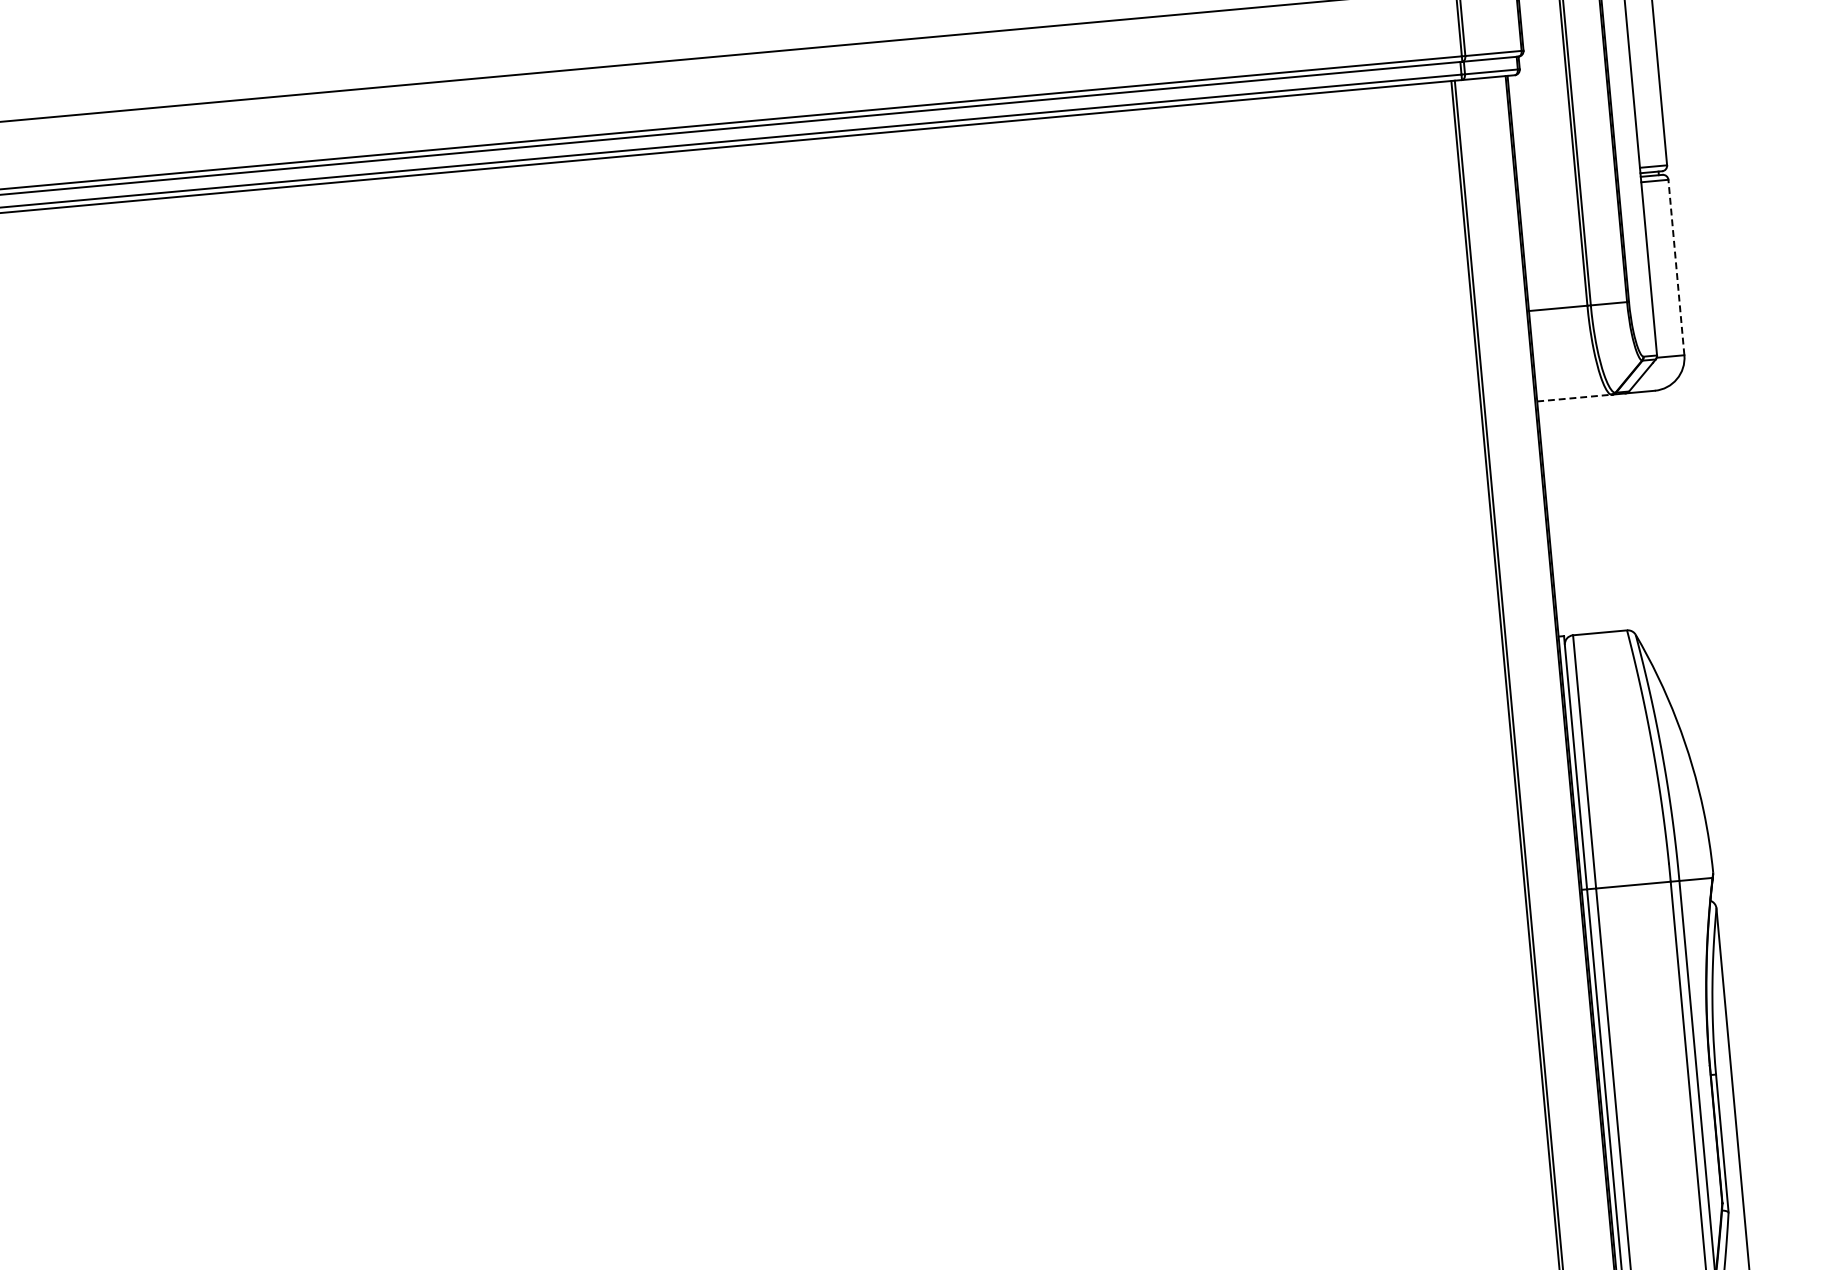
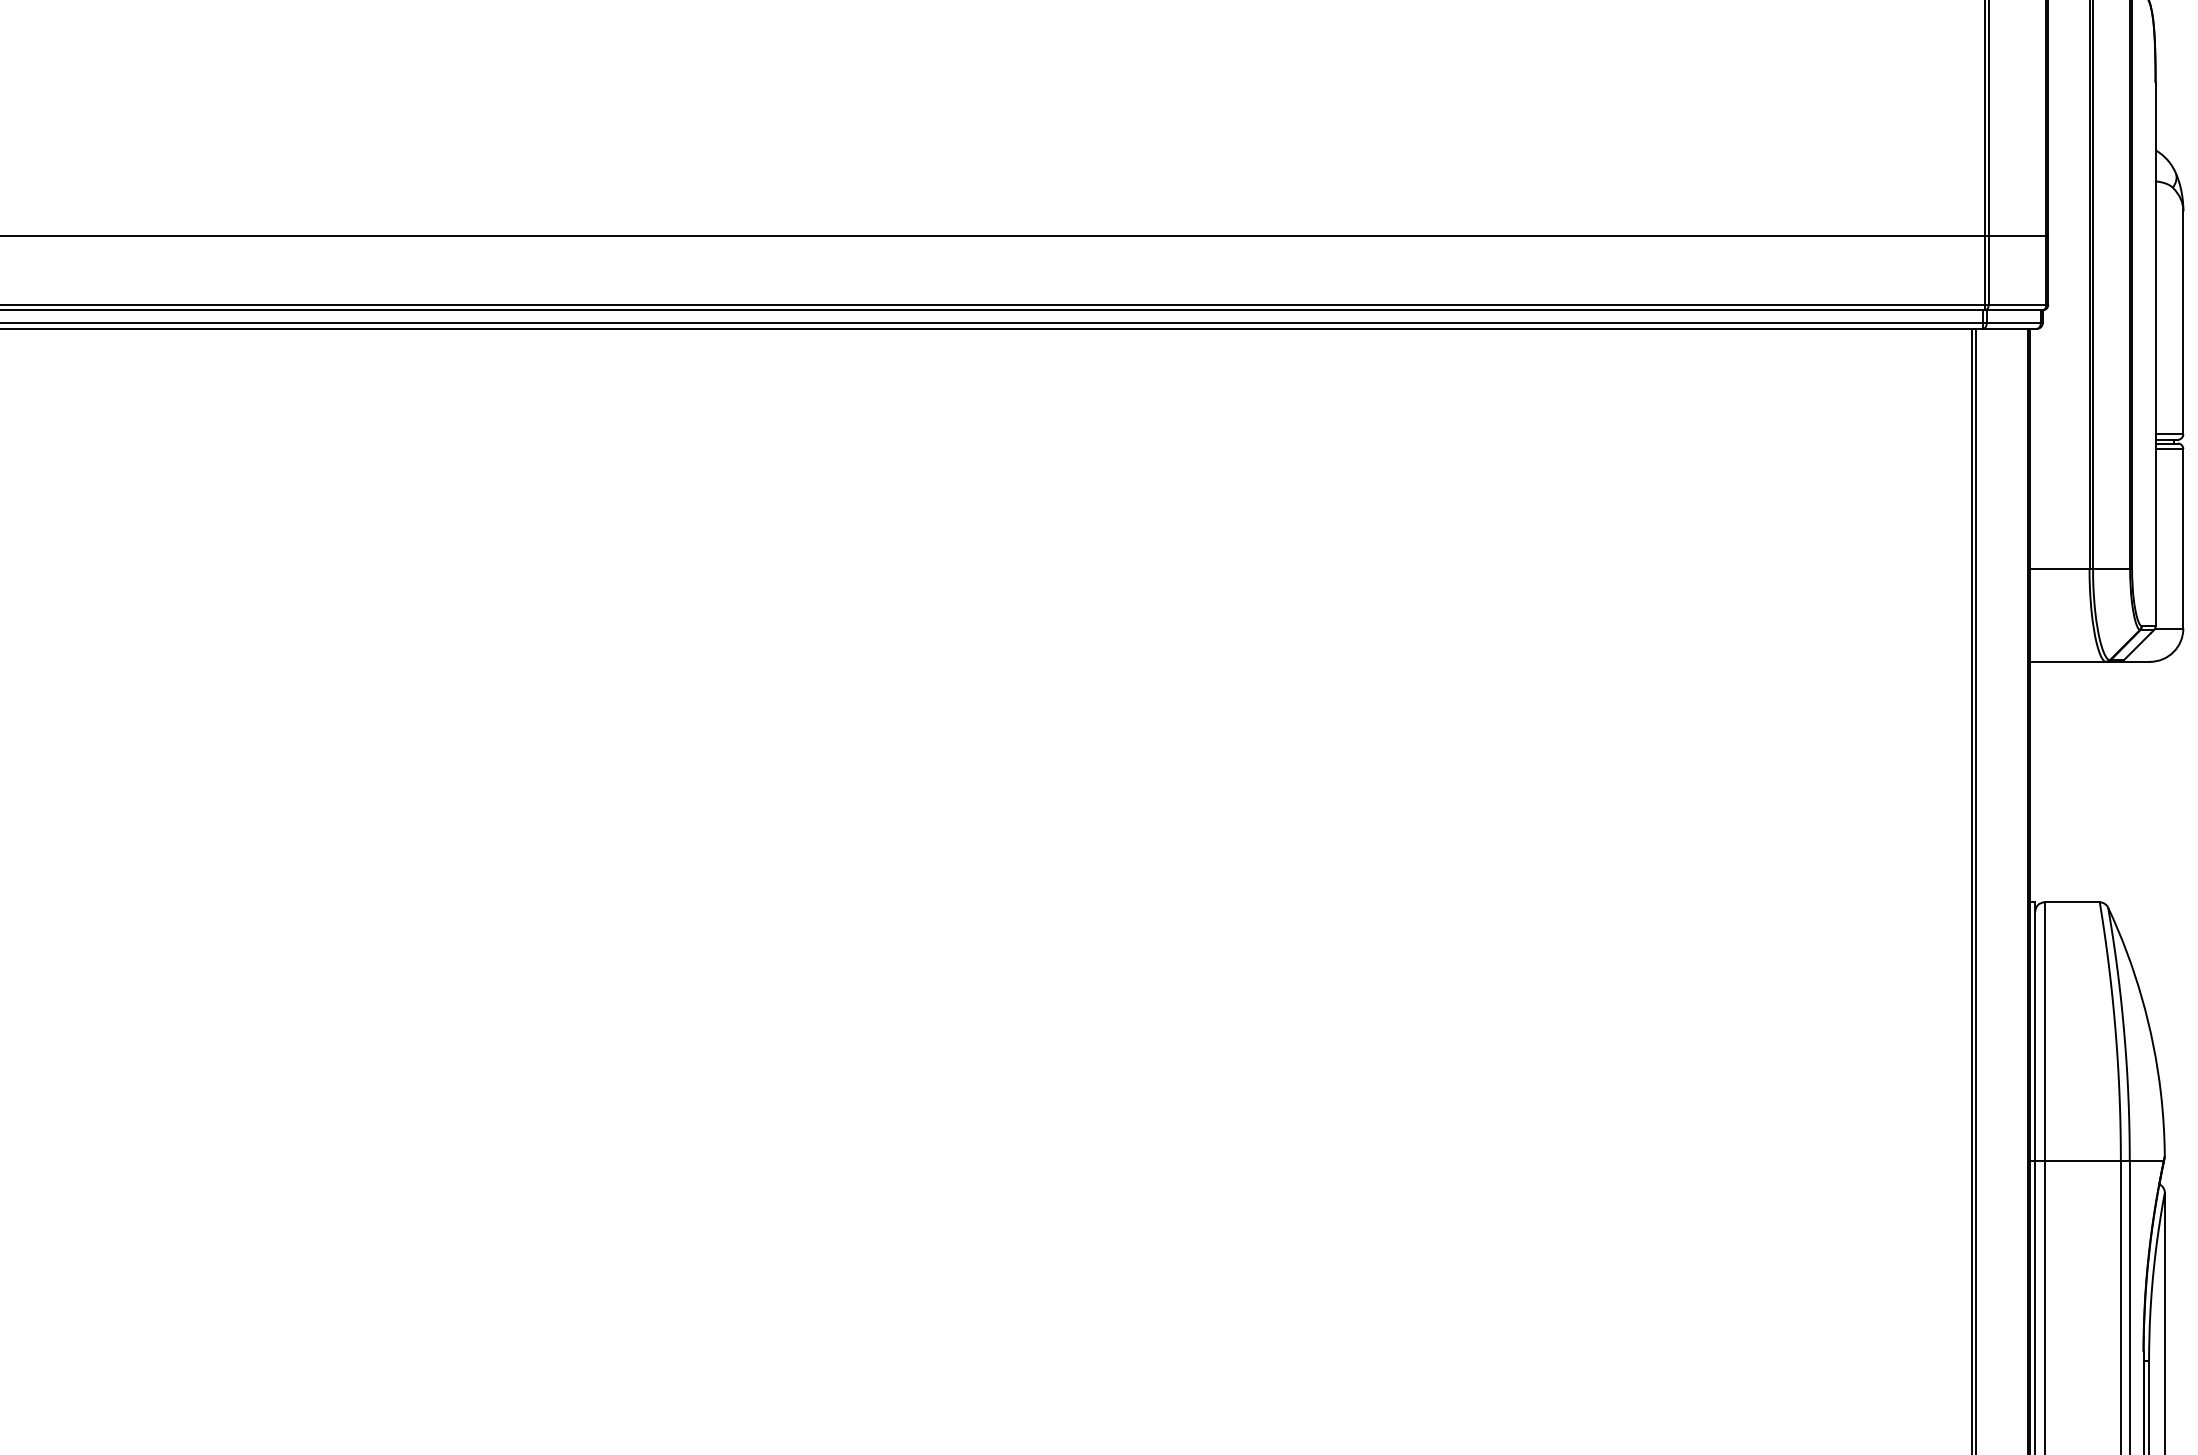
line: (1676, 267) -> (2183, 538), dashed -> solid
line: (1575, 397) -> (2068, 661), dashed -> solid

